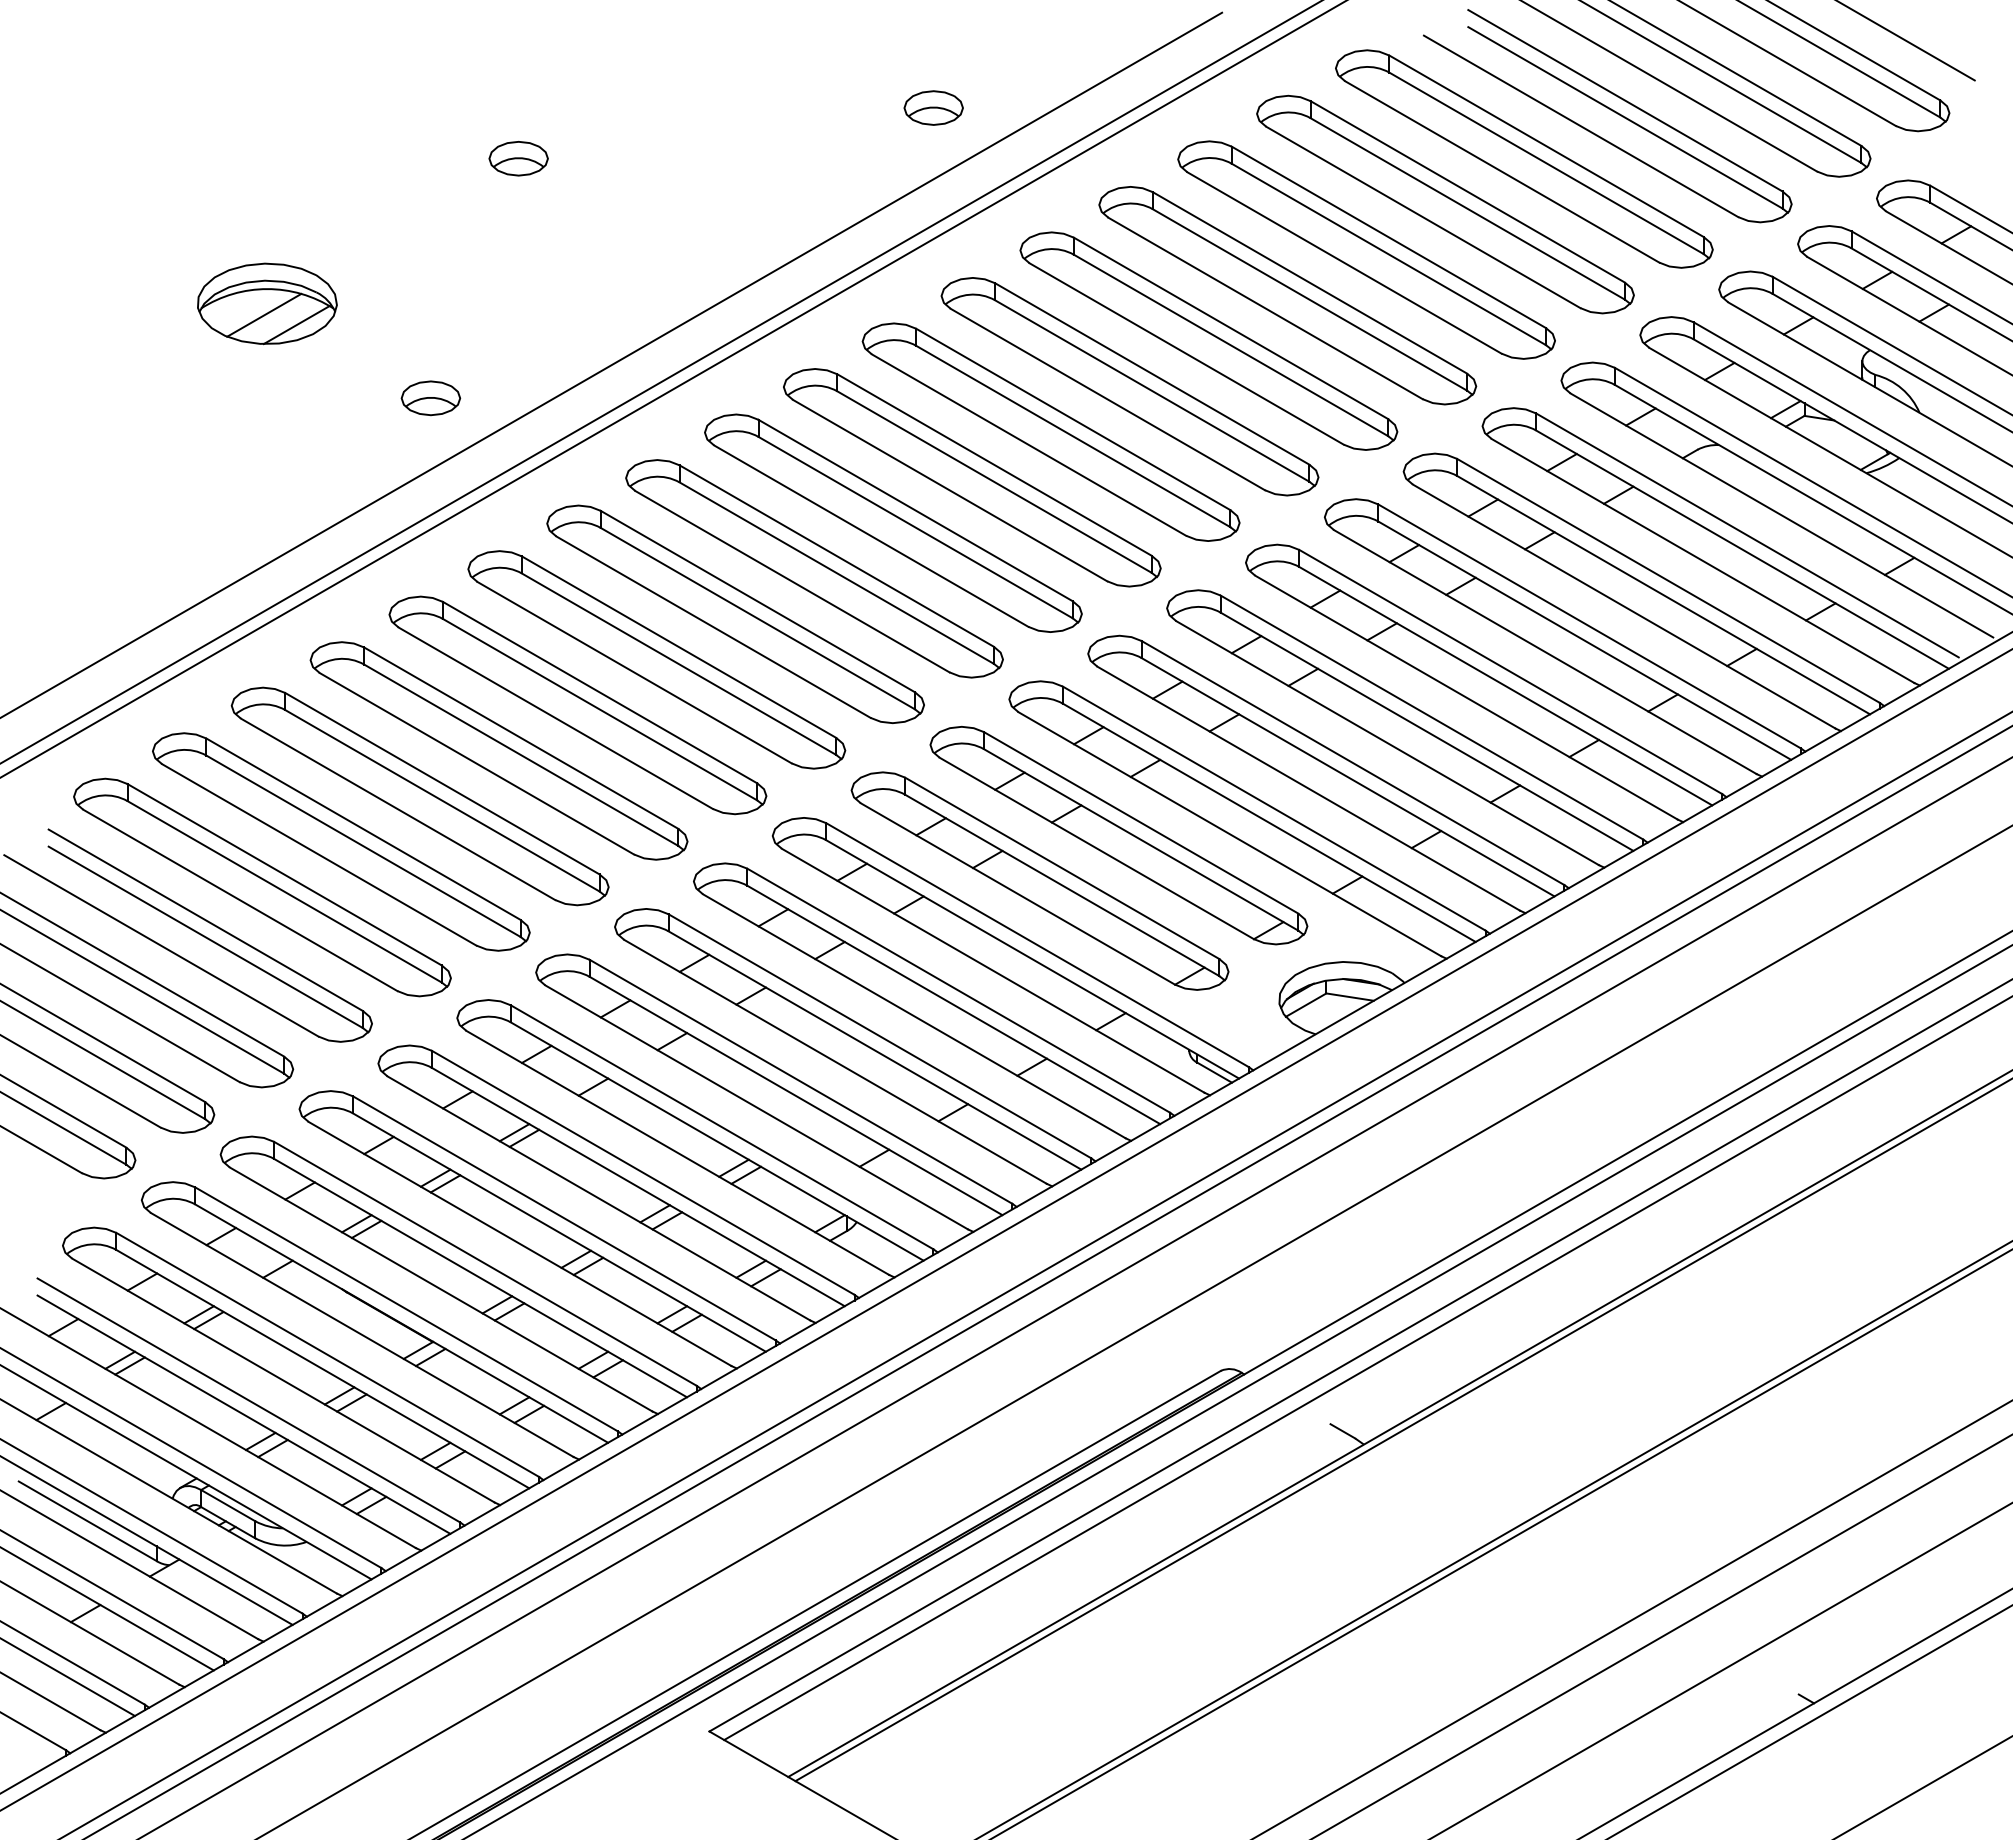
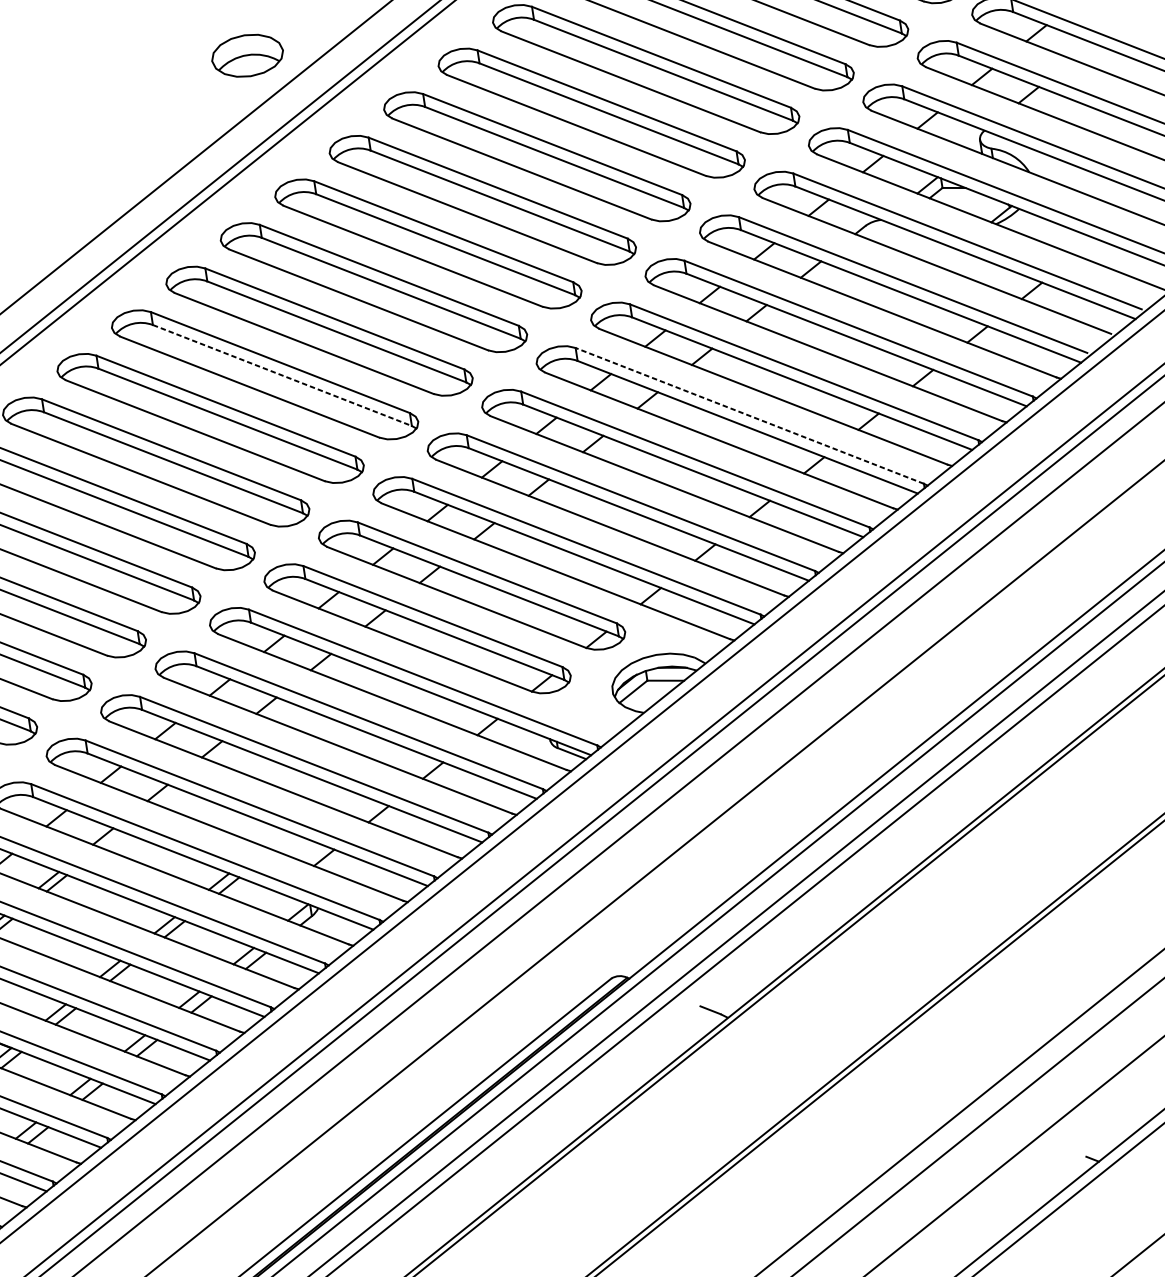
part: (933, 107) -> (247, 55), size x1.6
line: (916, 527) -> (283, 375), solid -> dashed
line: (1510, 671) -> (749, 415), solid -> dashed

